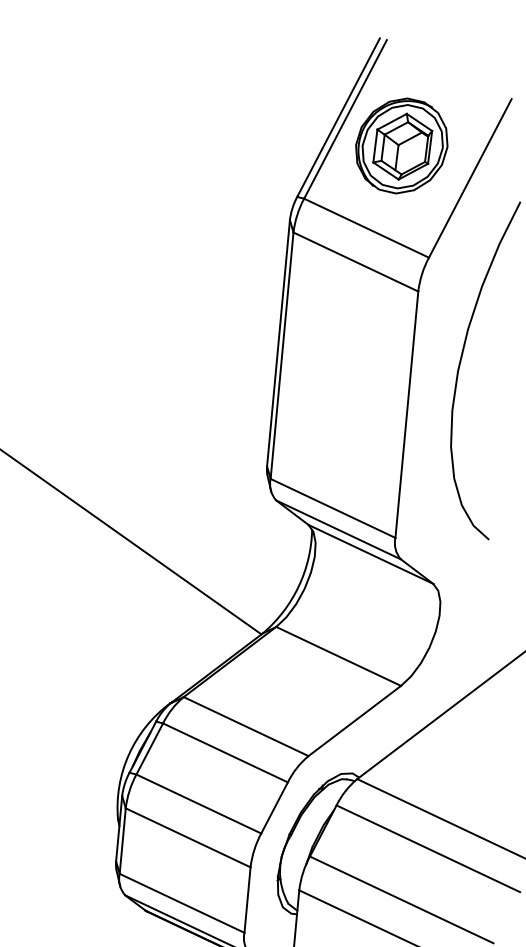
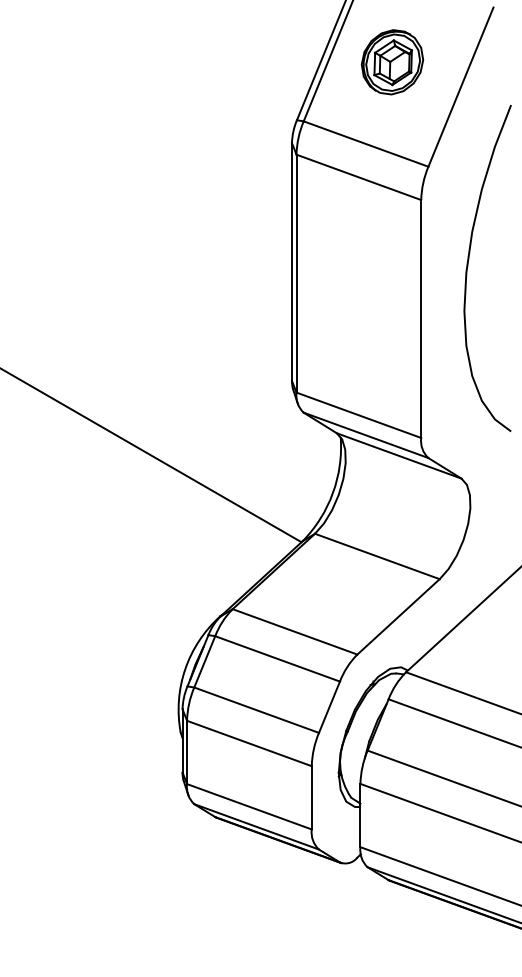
part: (401, 146) -> (392, 62), size x0.7

